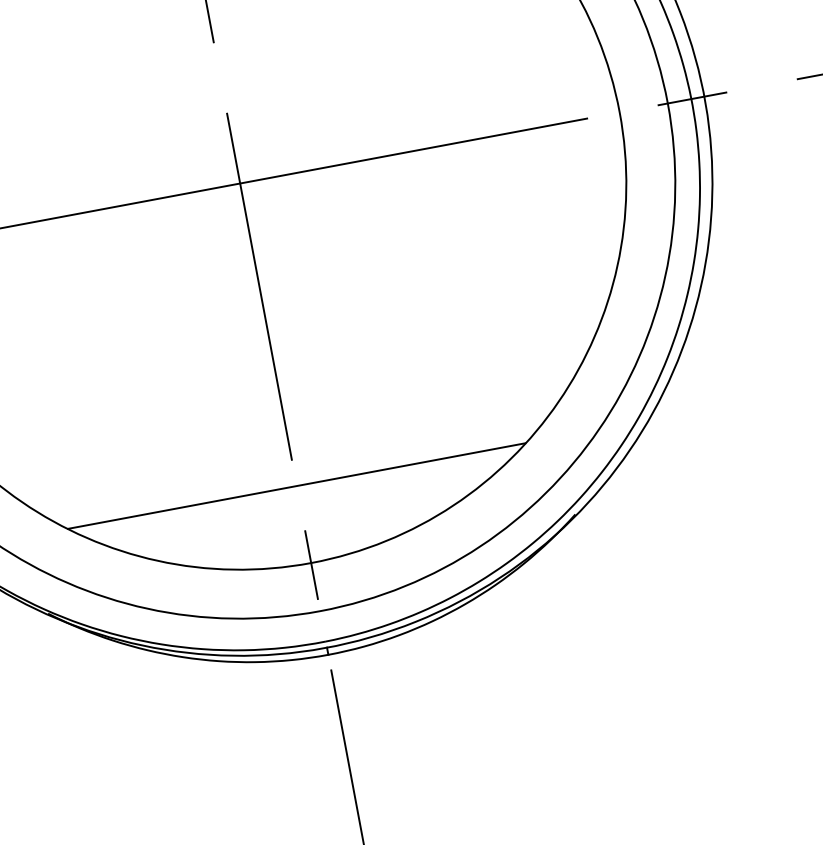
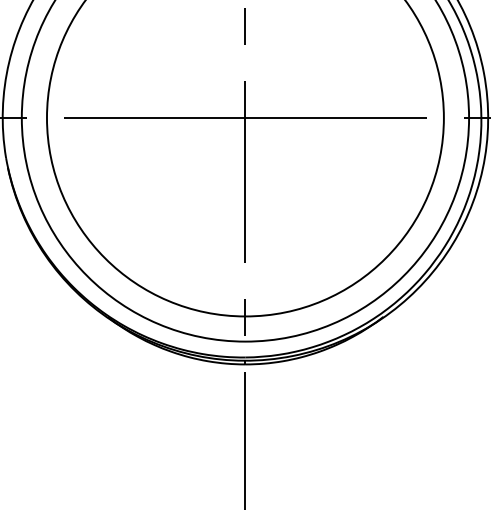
line: (295, 486) -> (244, 276), removed

